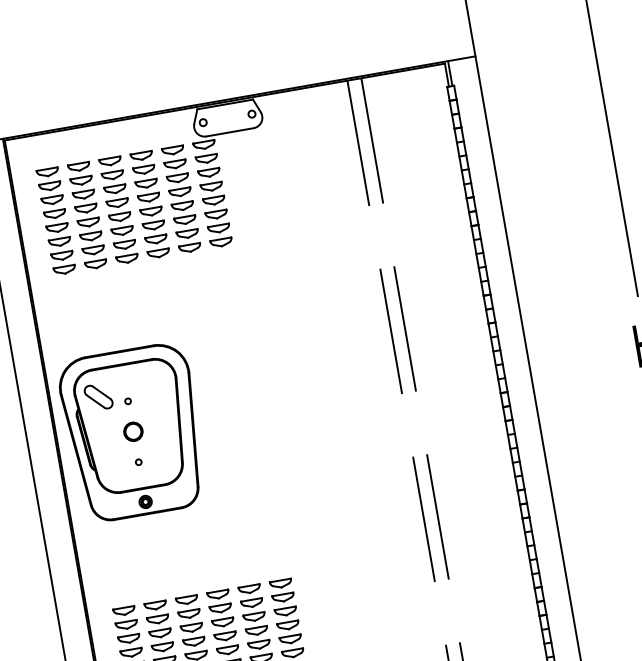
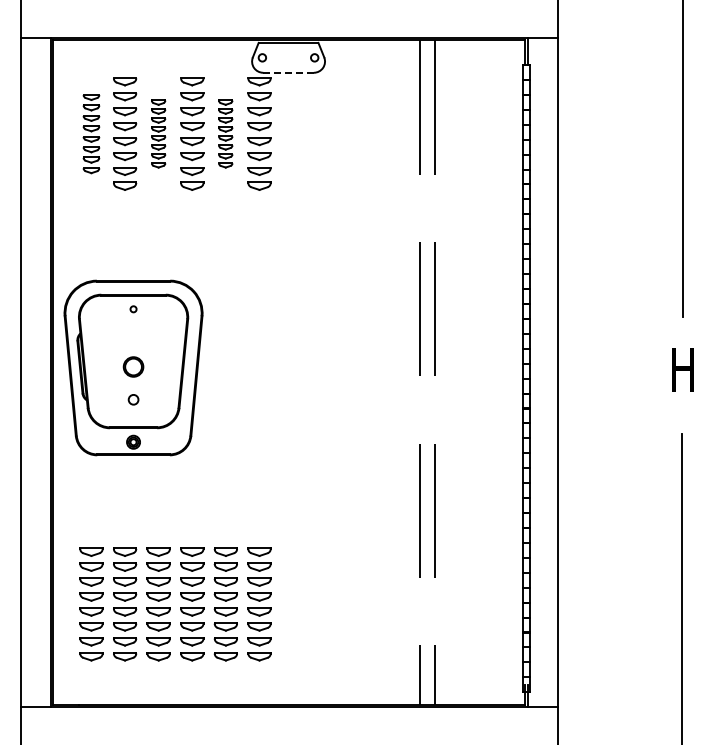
line: (230, 131) -> (289, 72), solid -> dashed
part: (181, 199) -> (225, 133), size x0.6
part: (118, 210) -> (158, 133), size x0.6
part: (56, 220) -> (91, 133), size x0.7
part: (98, 397) -> (103, 324), removed
circle: (128, 401) -> (133, 309), moved
circle: (138, 462) -> (133, 399), size x1.6

